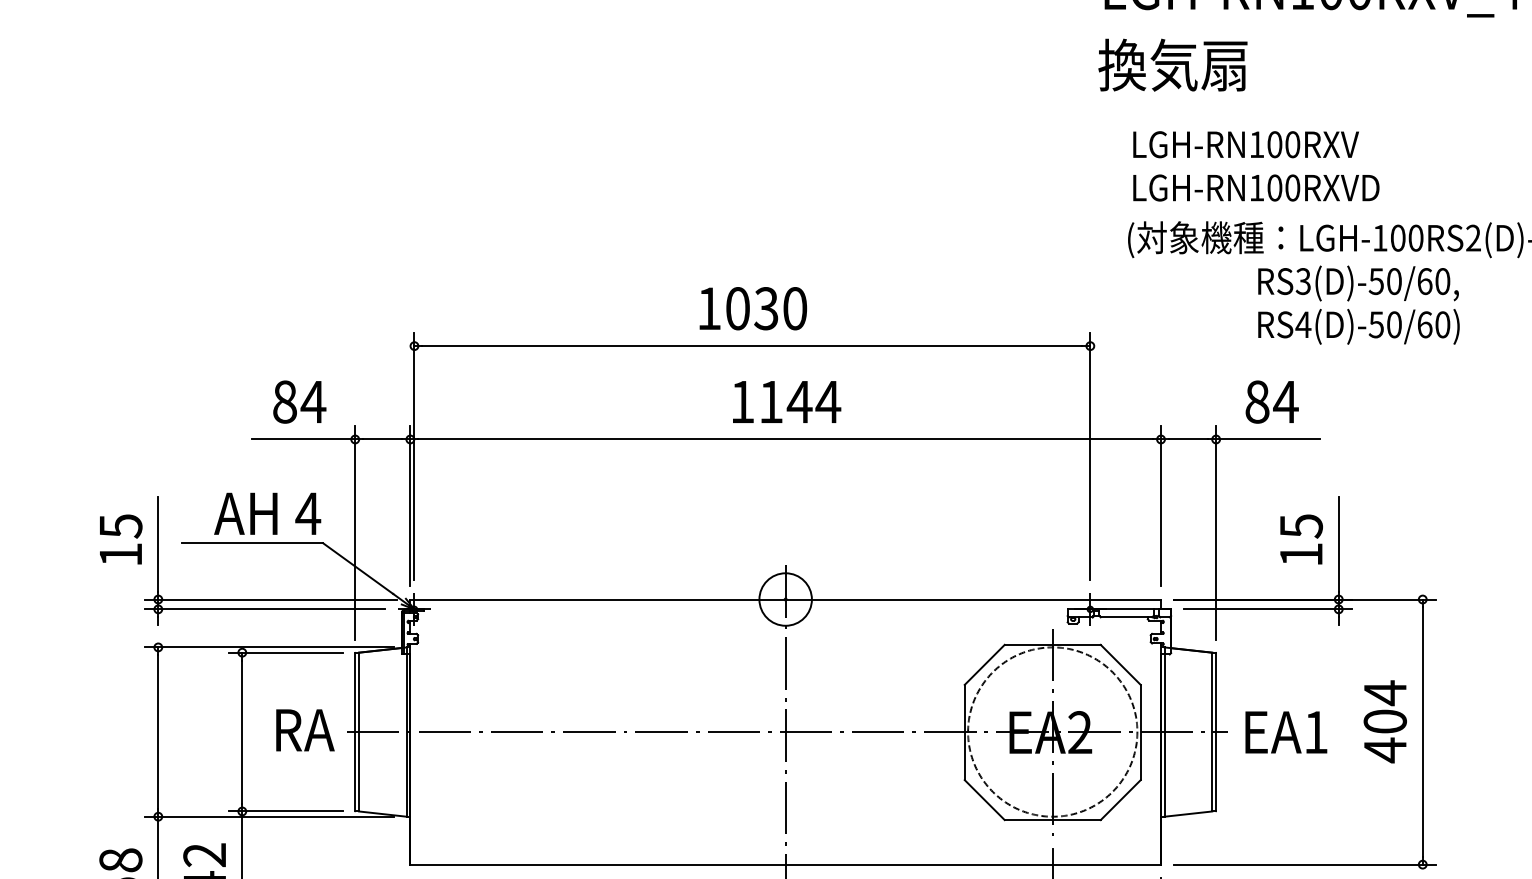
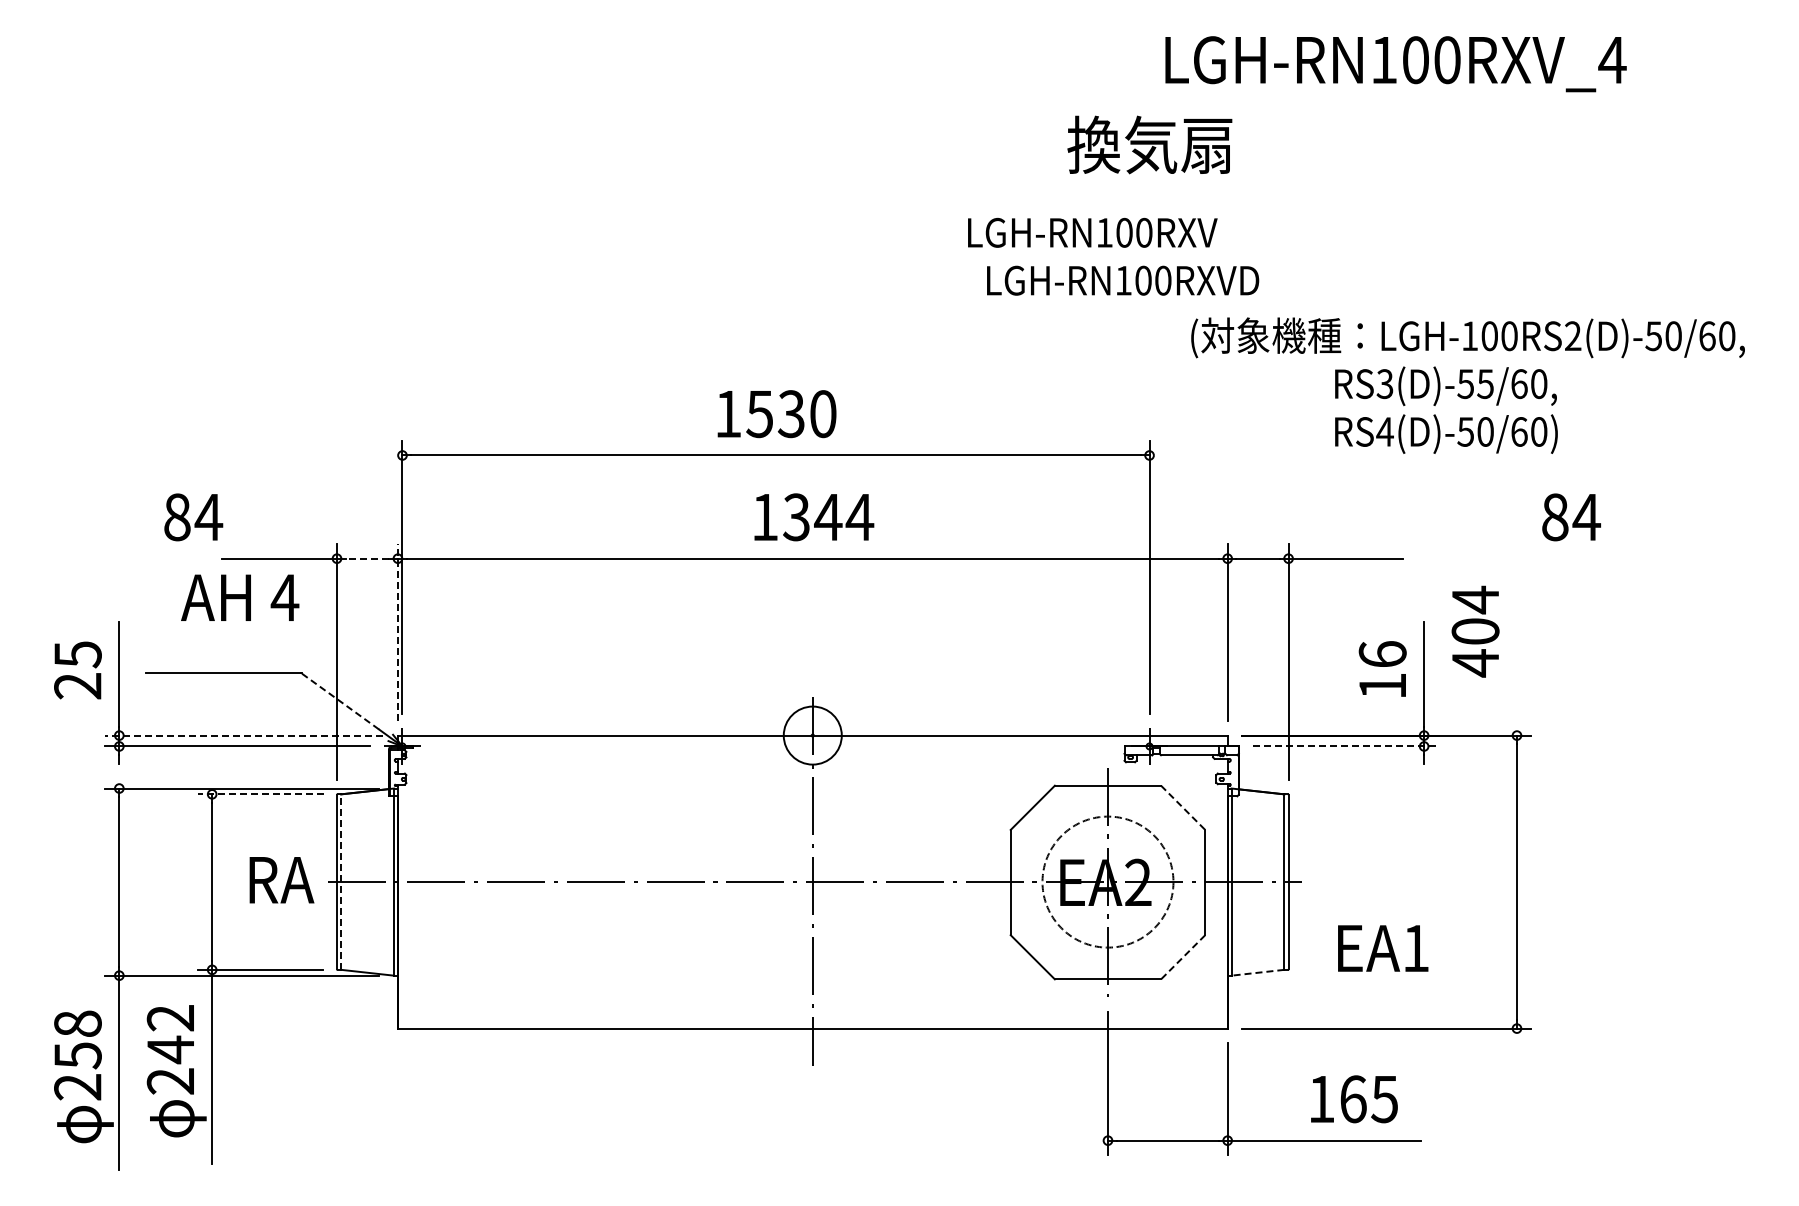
text: (1172, 64) -> (1149, 144), moved
text: (1245, 144) -> (1092, 232), moved
text: (1256, 187) -> (1123, 280), moved
text: (1394, 280) -> (1485, 383), RS3(D)-50/60, -> RS3(D)-55/60,
text: (737, 309) -> (759, 414), 1030 -> 1530
text: (299, 402) -> (193, 517), moved
text: (770, 402) -> (796, 517), 1144 -> 1344
text: (1272, 402) -> (1571, 517), moved
line: (382, 439) -> (367, 558), solid -> dashed
line: (409, 506) -> (397, 632), solid -> dashed
text: (267, 513) -> (240, 597), moved
text: (1301, 526) -> (1382, 654), 15 -> 16
text: (120, 555) -> (77, 686), 15 -> 25
line: (358, 568) -> (340, 701), solid -> dashed
line: (270, 599) -> (243, 735), solid -> dashed
line: (1267, 609) -> (1345, 746), solid -> dashed
line: (286, 652) -> (260, 794), solid -> dashed
line: (1121, 665) -> (1183, 808), solid -> dashed
text: (1385, 721) -> (1475, 631), moved
circle: (1052, 731) -> (1107, 881), size x0.7
line: (359, 732) -> (341, 882), solid -> dashed
text: (1286, 732) -> (1383, 948), moved
line: (1120, 800) -> (1182, 957), solid -> dashed
line: (1188, 813) -> (1257, 972), solid -> dashed

